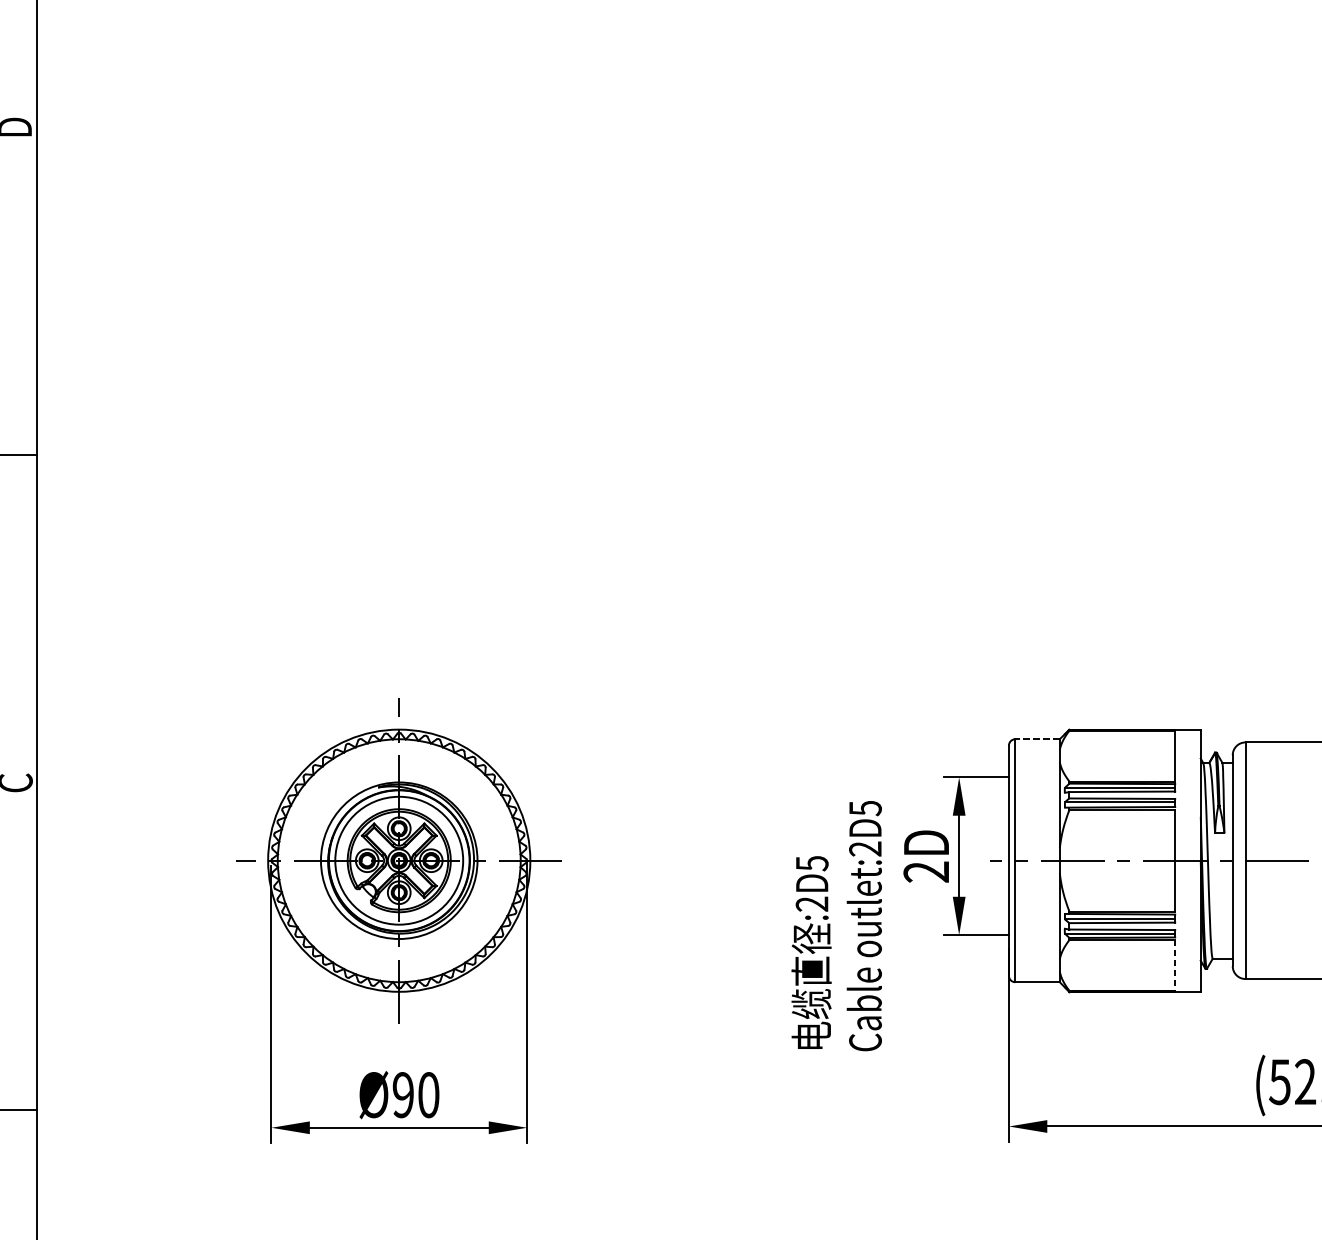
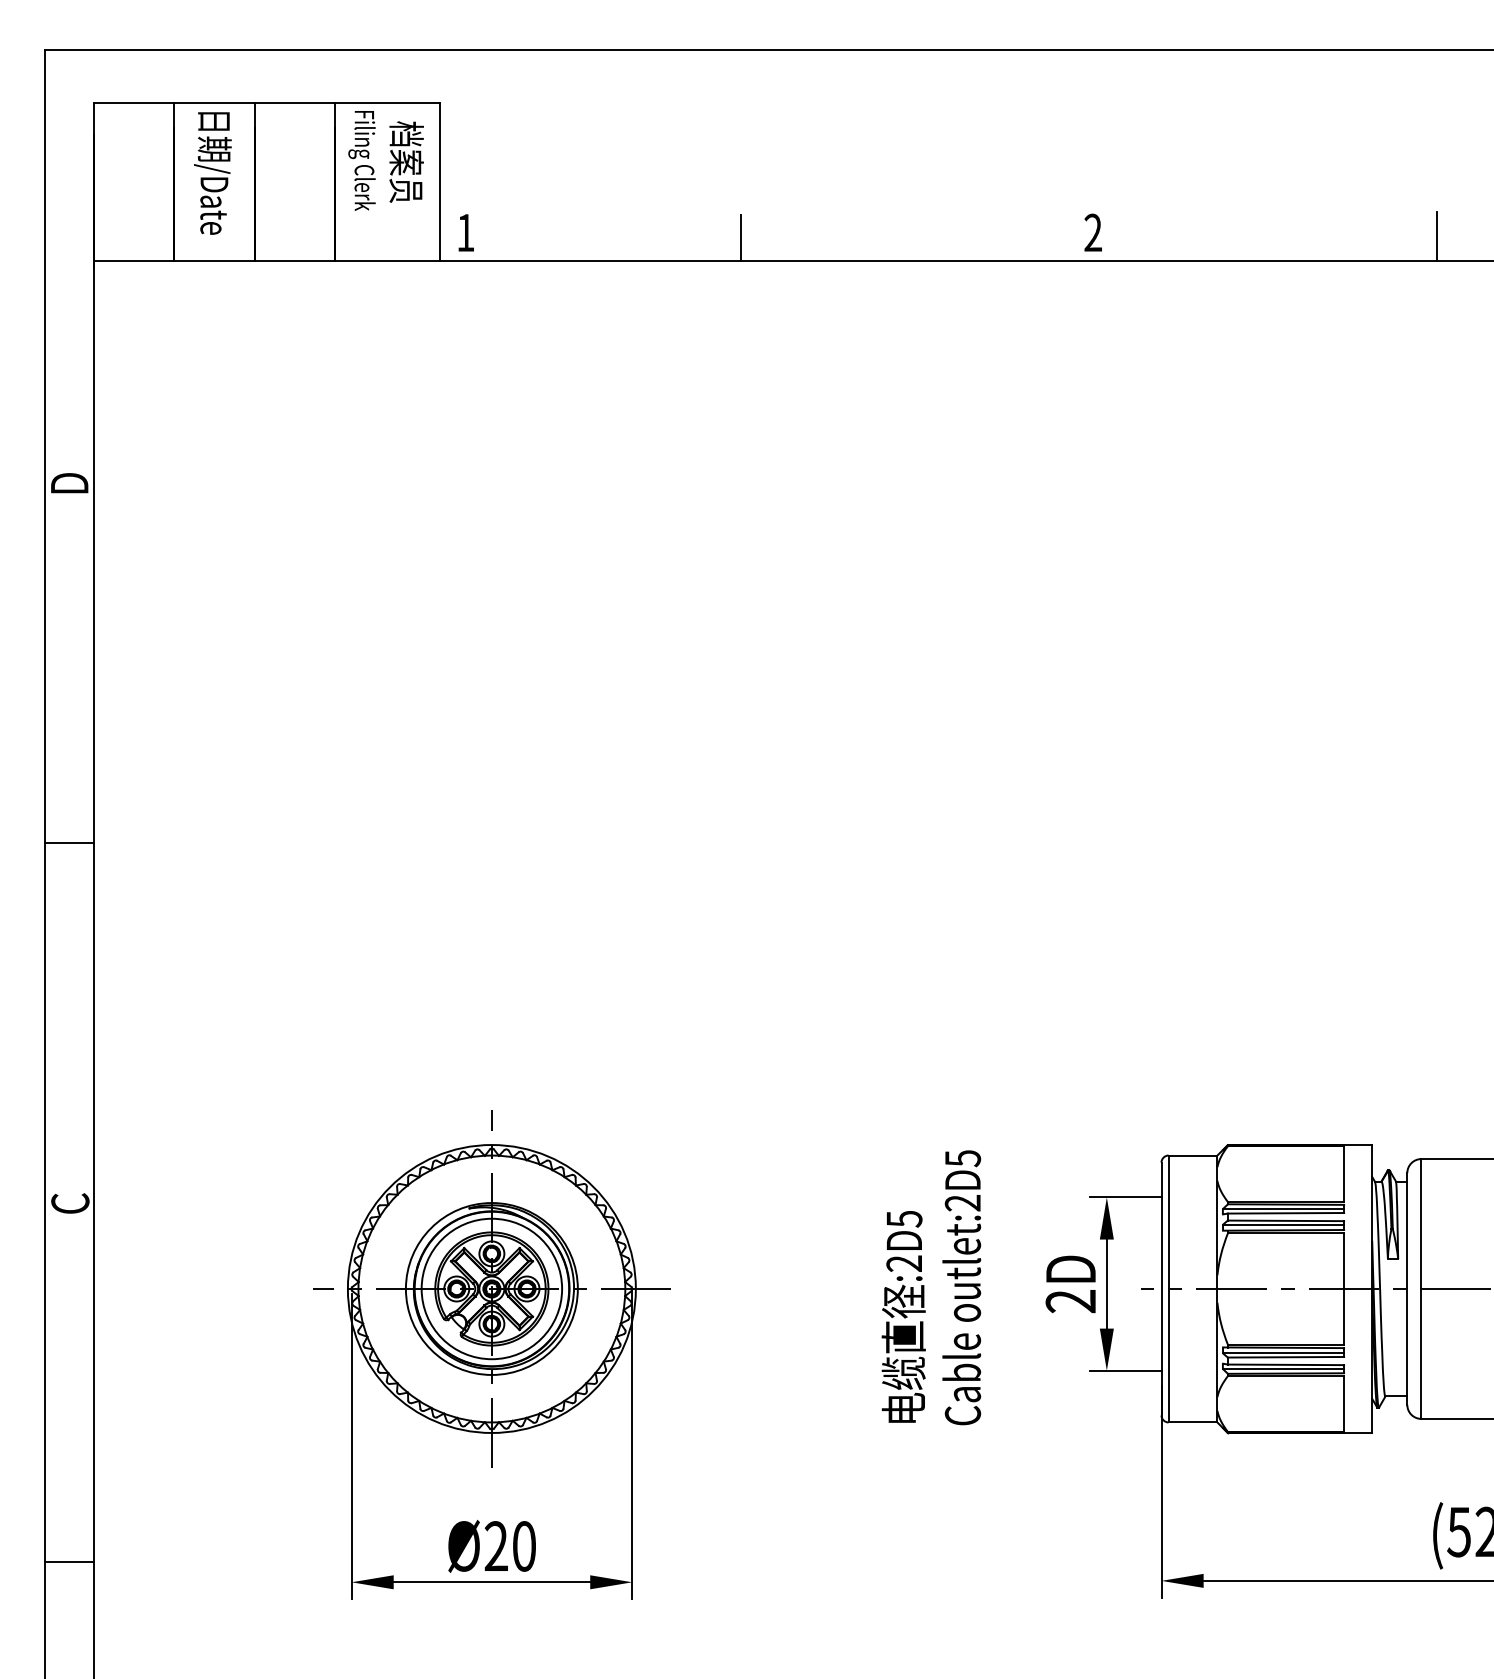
line: (1037, 739) -> (1192, 1155), dashed -> solid
text: (836, 925) -> (931, 1287), moved
line: (1175, 964) -> (1344, 1403), dashed -> solid
text: (402, 1095) -> (495, 1546), Ø90 -> Ø20

